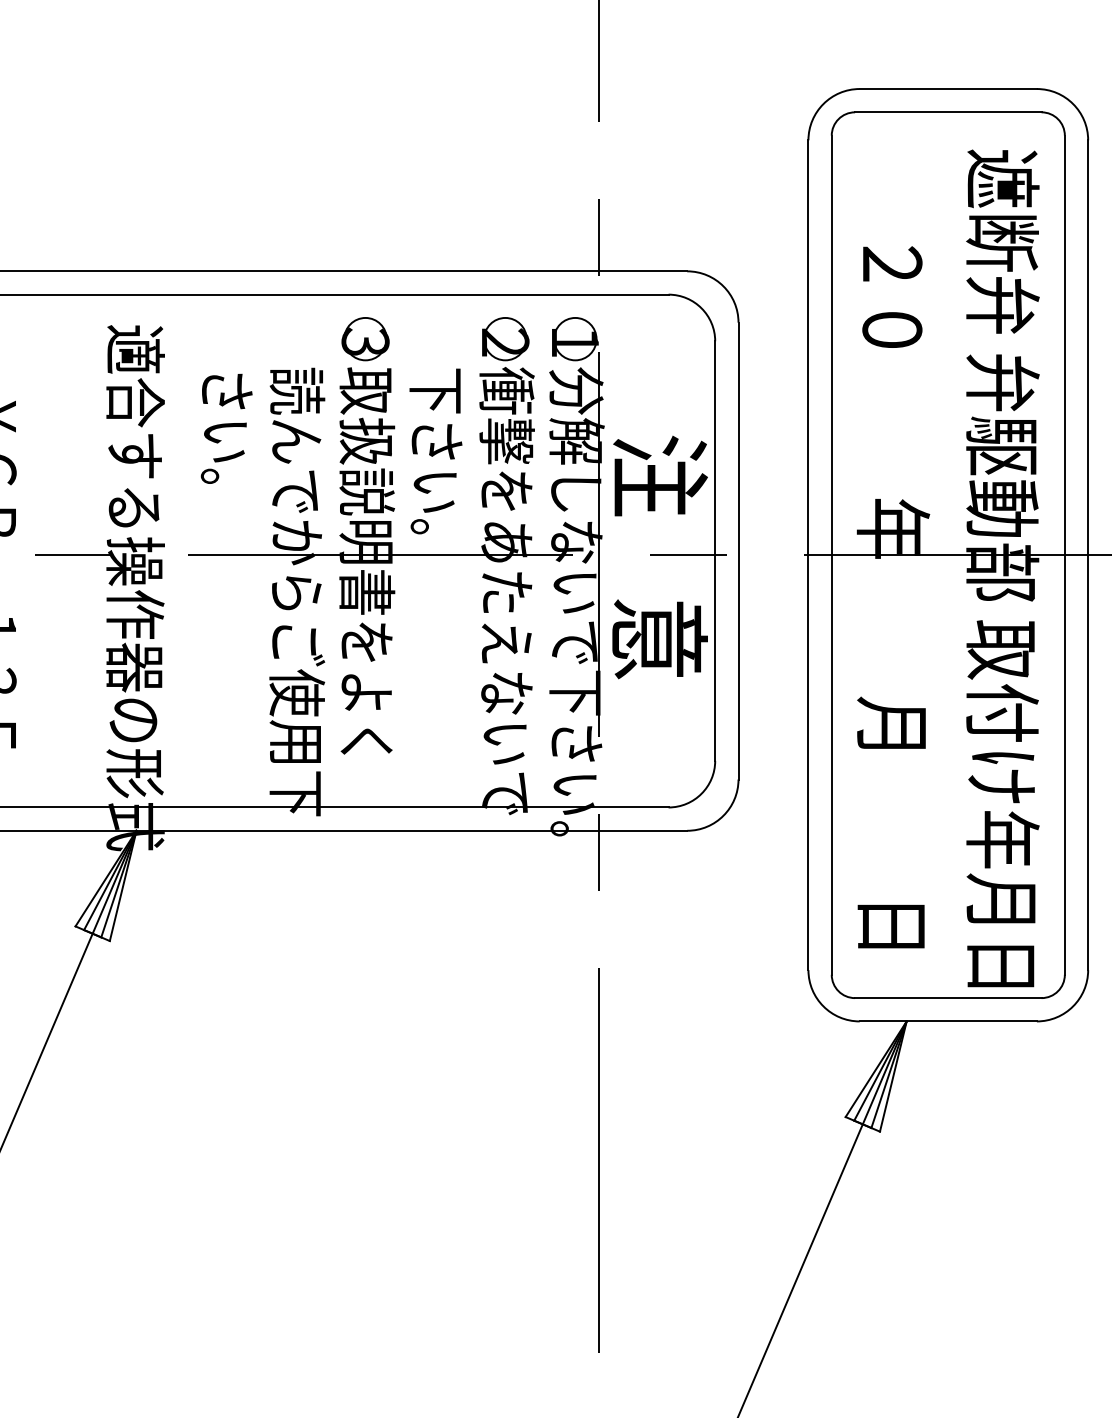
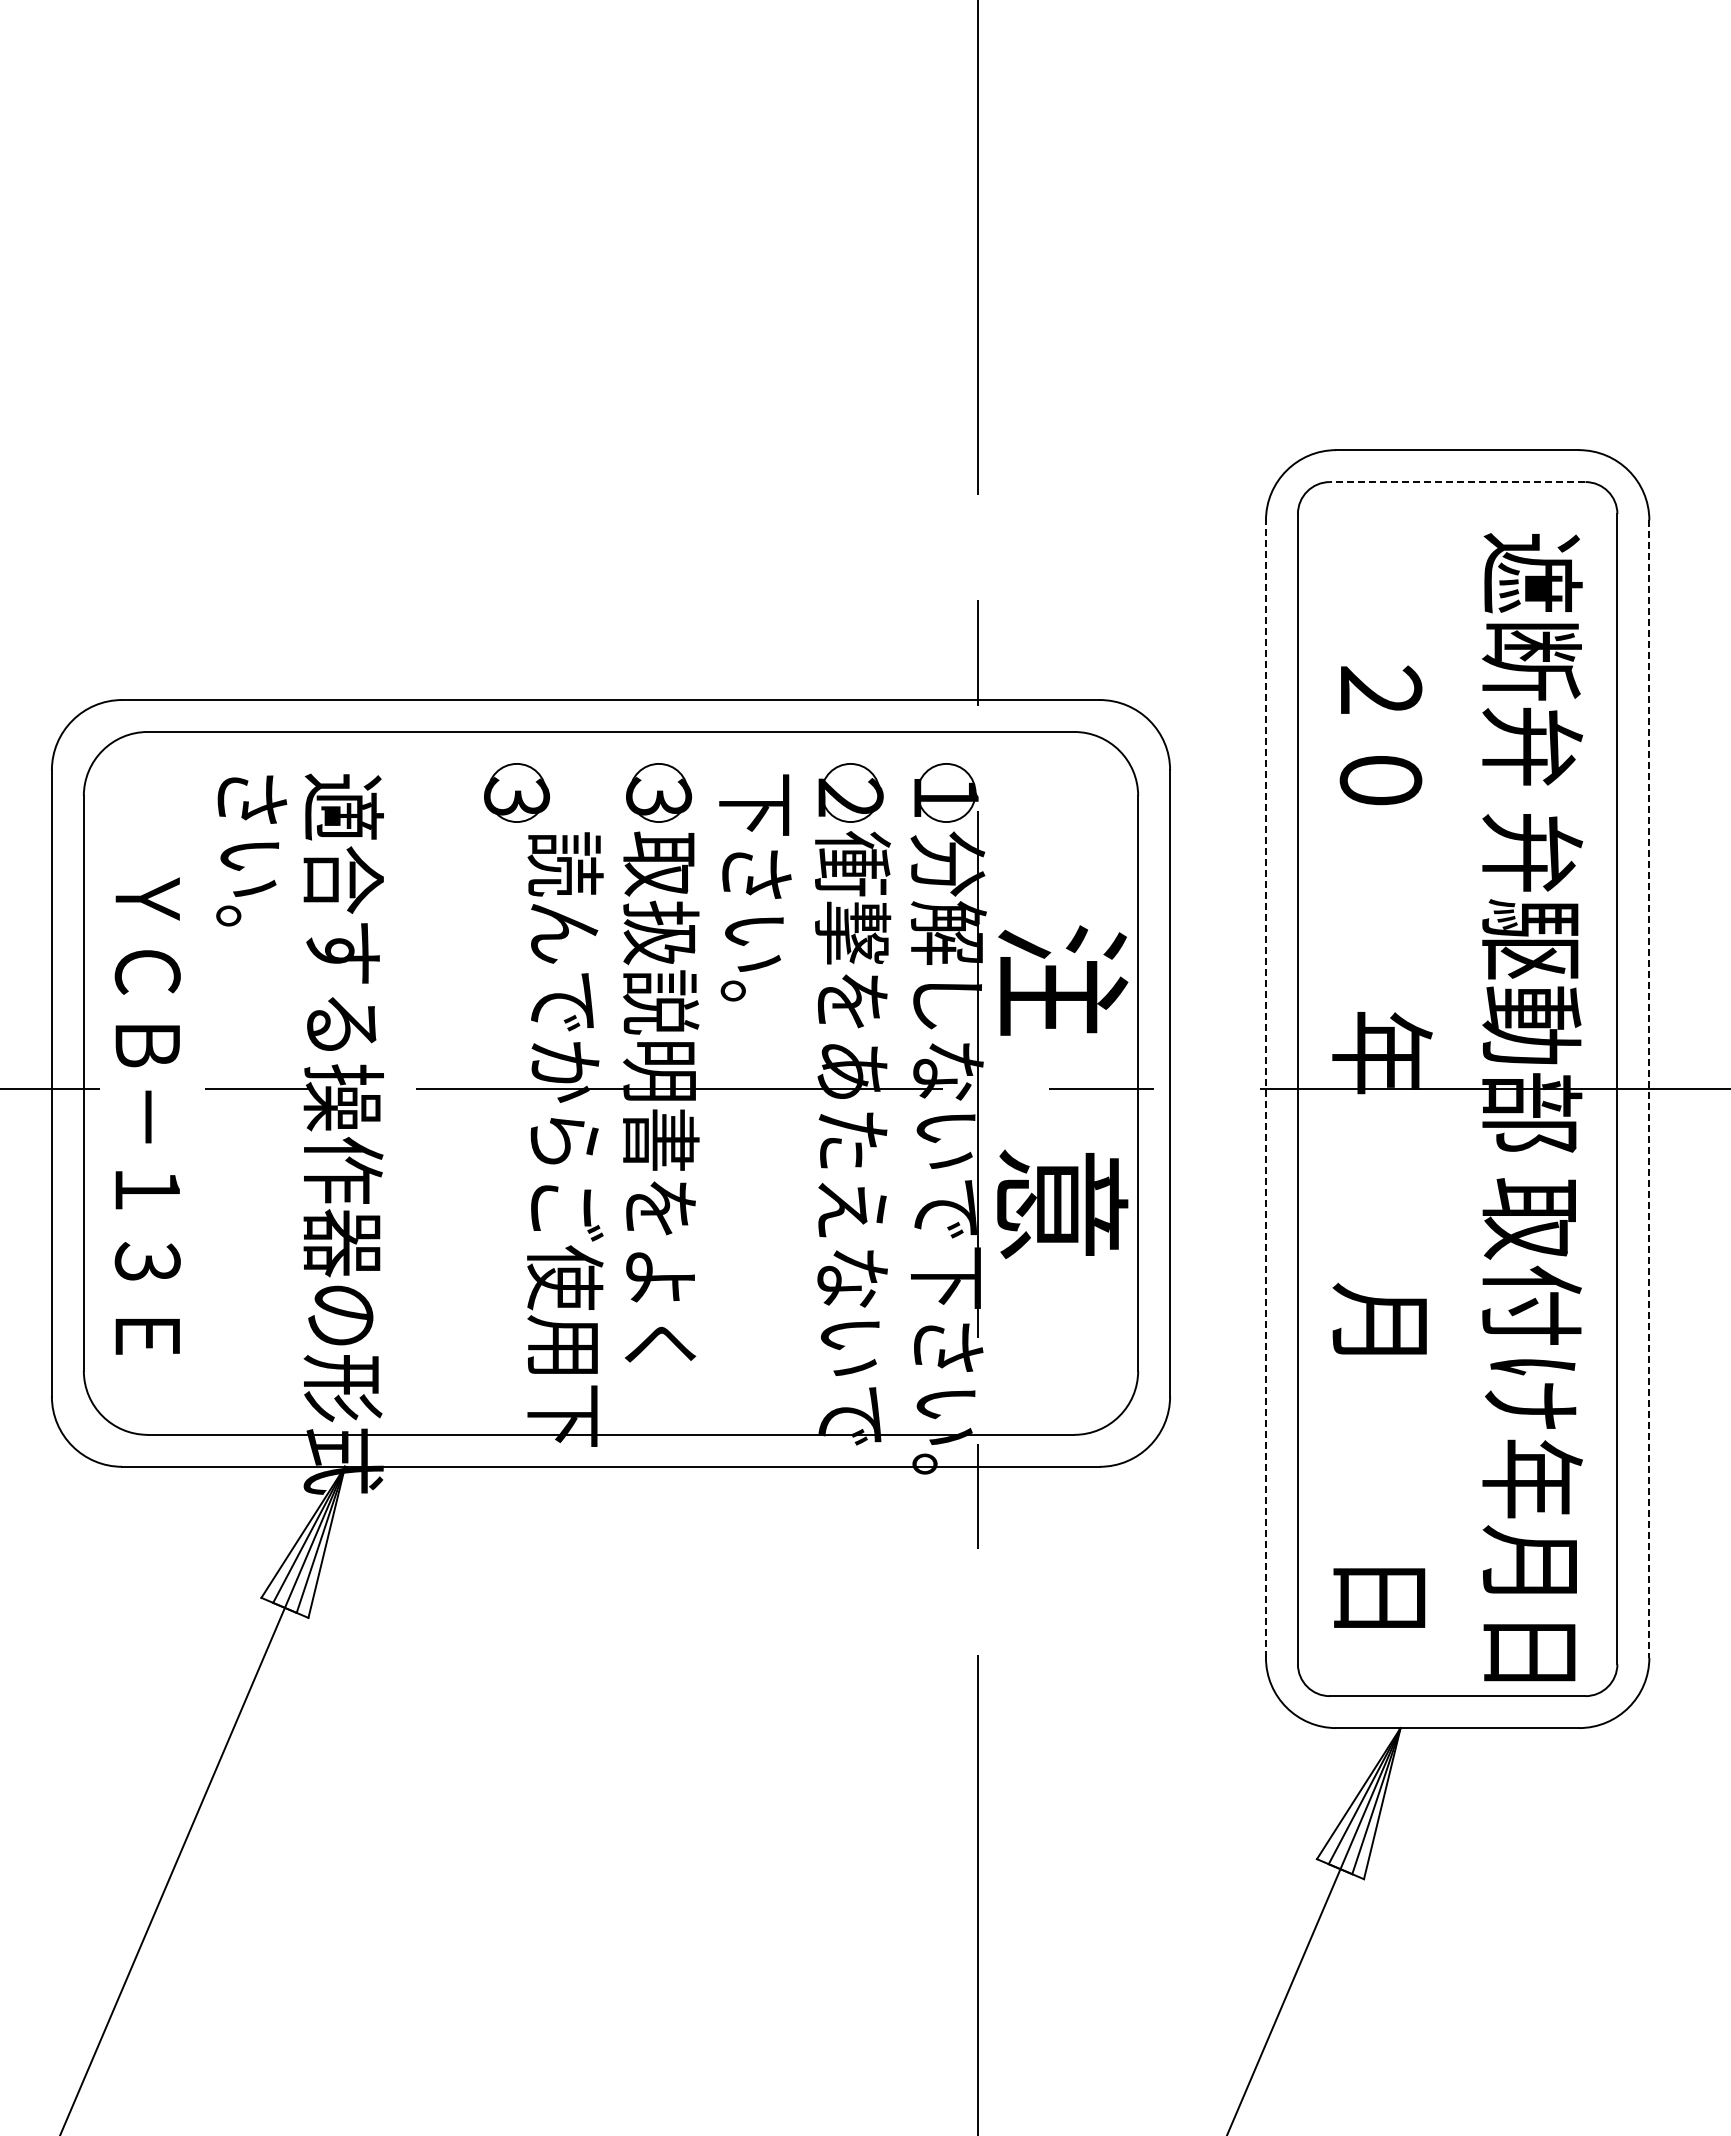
line: (948, 112) -> (1457, 482), solid -> dashed
part: (261, 338) -> (516, 792), added
text: (226, 428) -> (251, 850), moved
text: (436, 451) -> (755, 887), moved
line: (808, 555) -> (1265, 1089), solid -> dashed
line: (1088, 555) -> (1649, 1089), solid -> dashed

